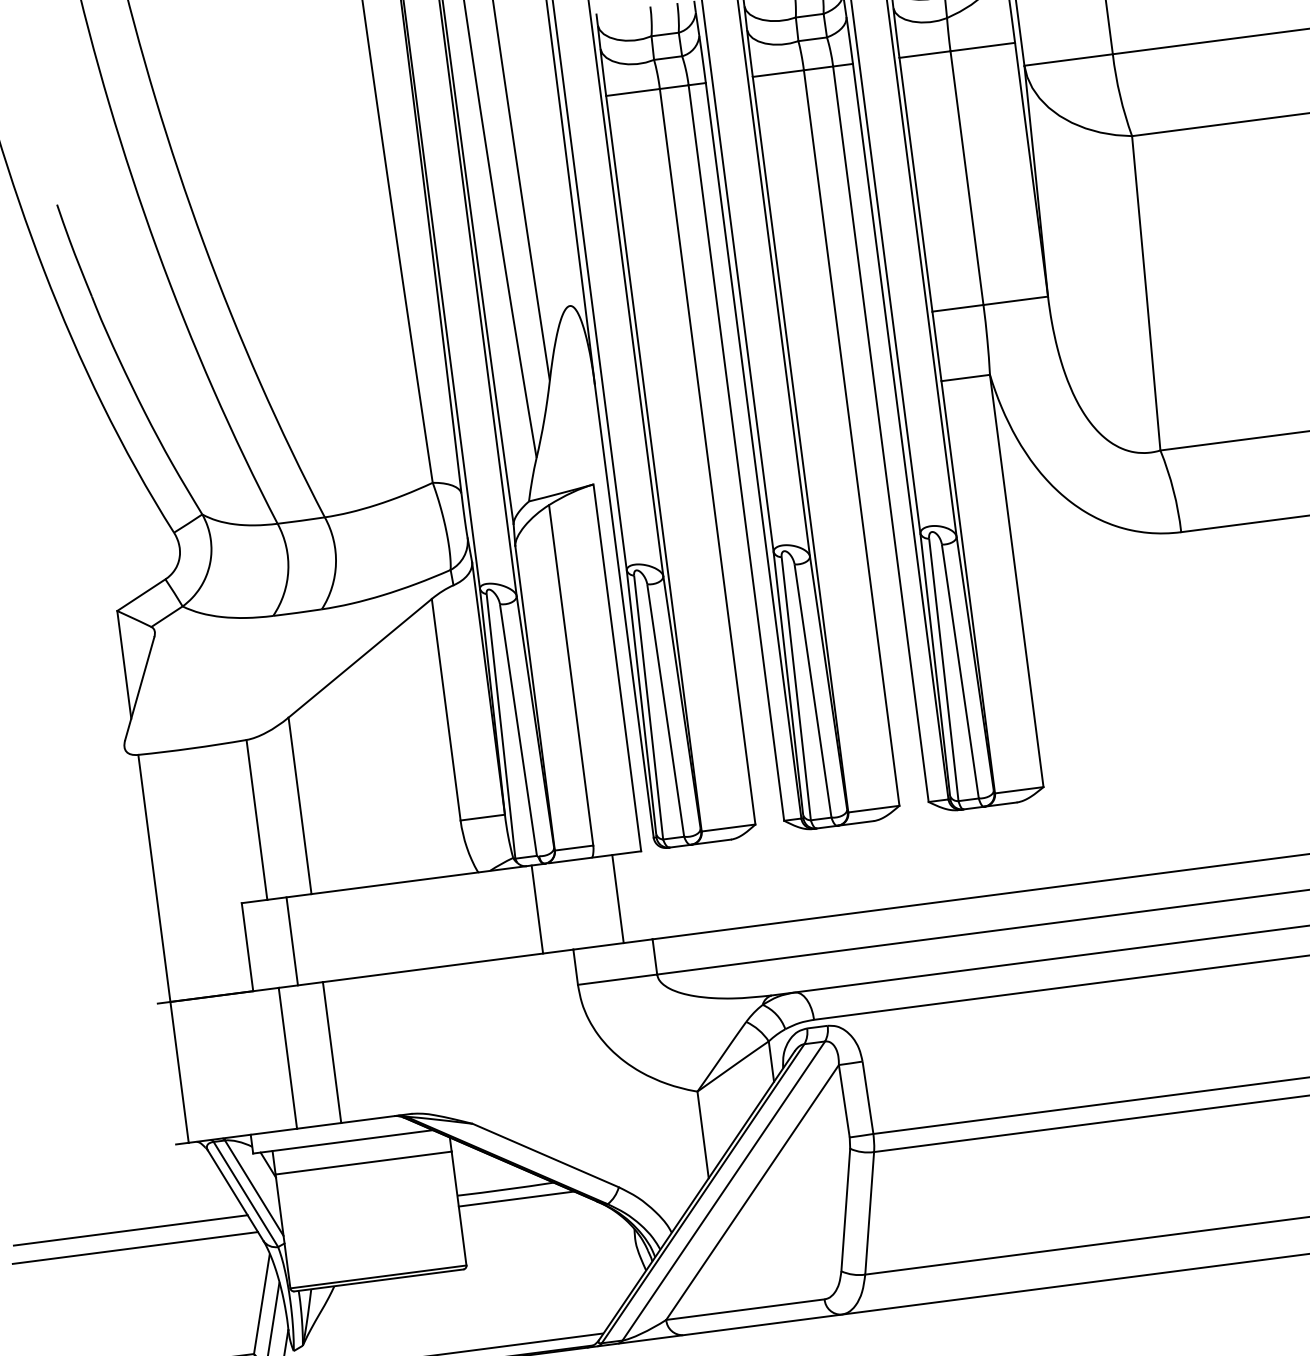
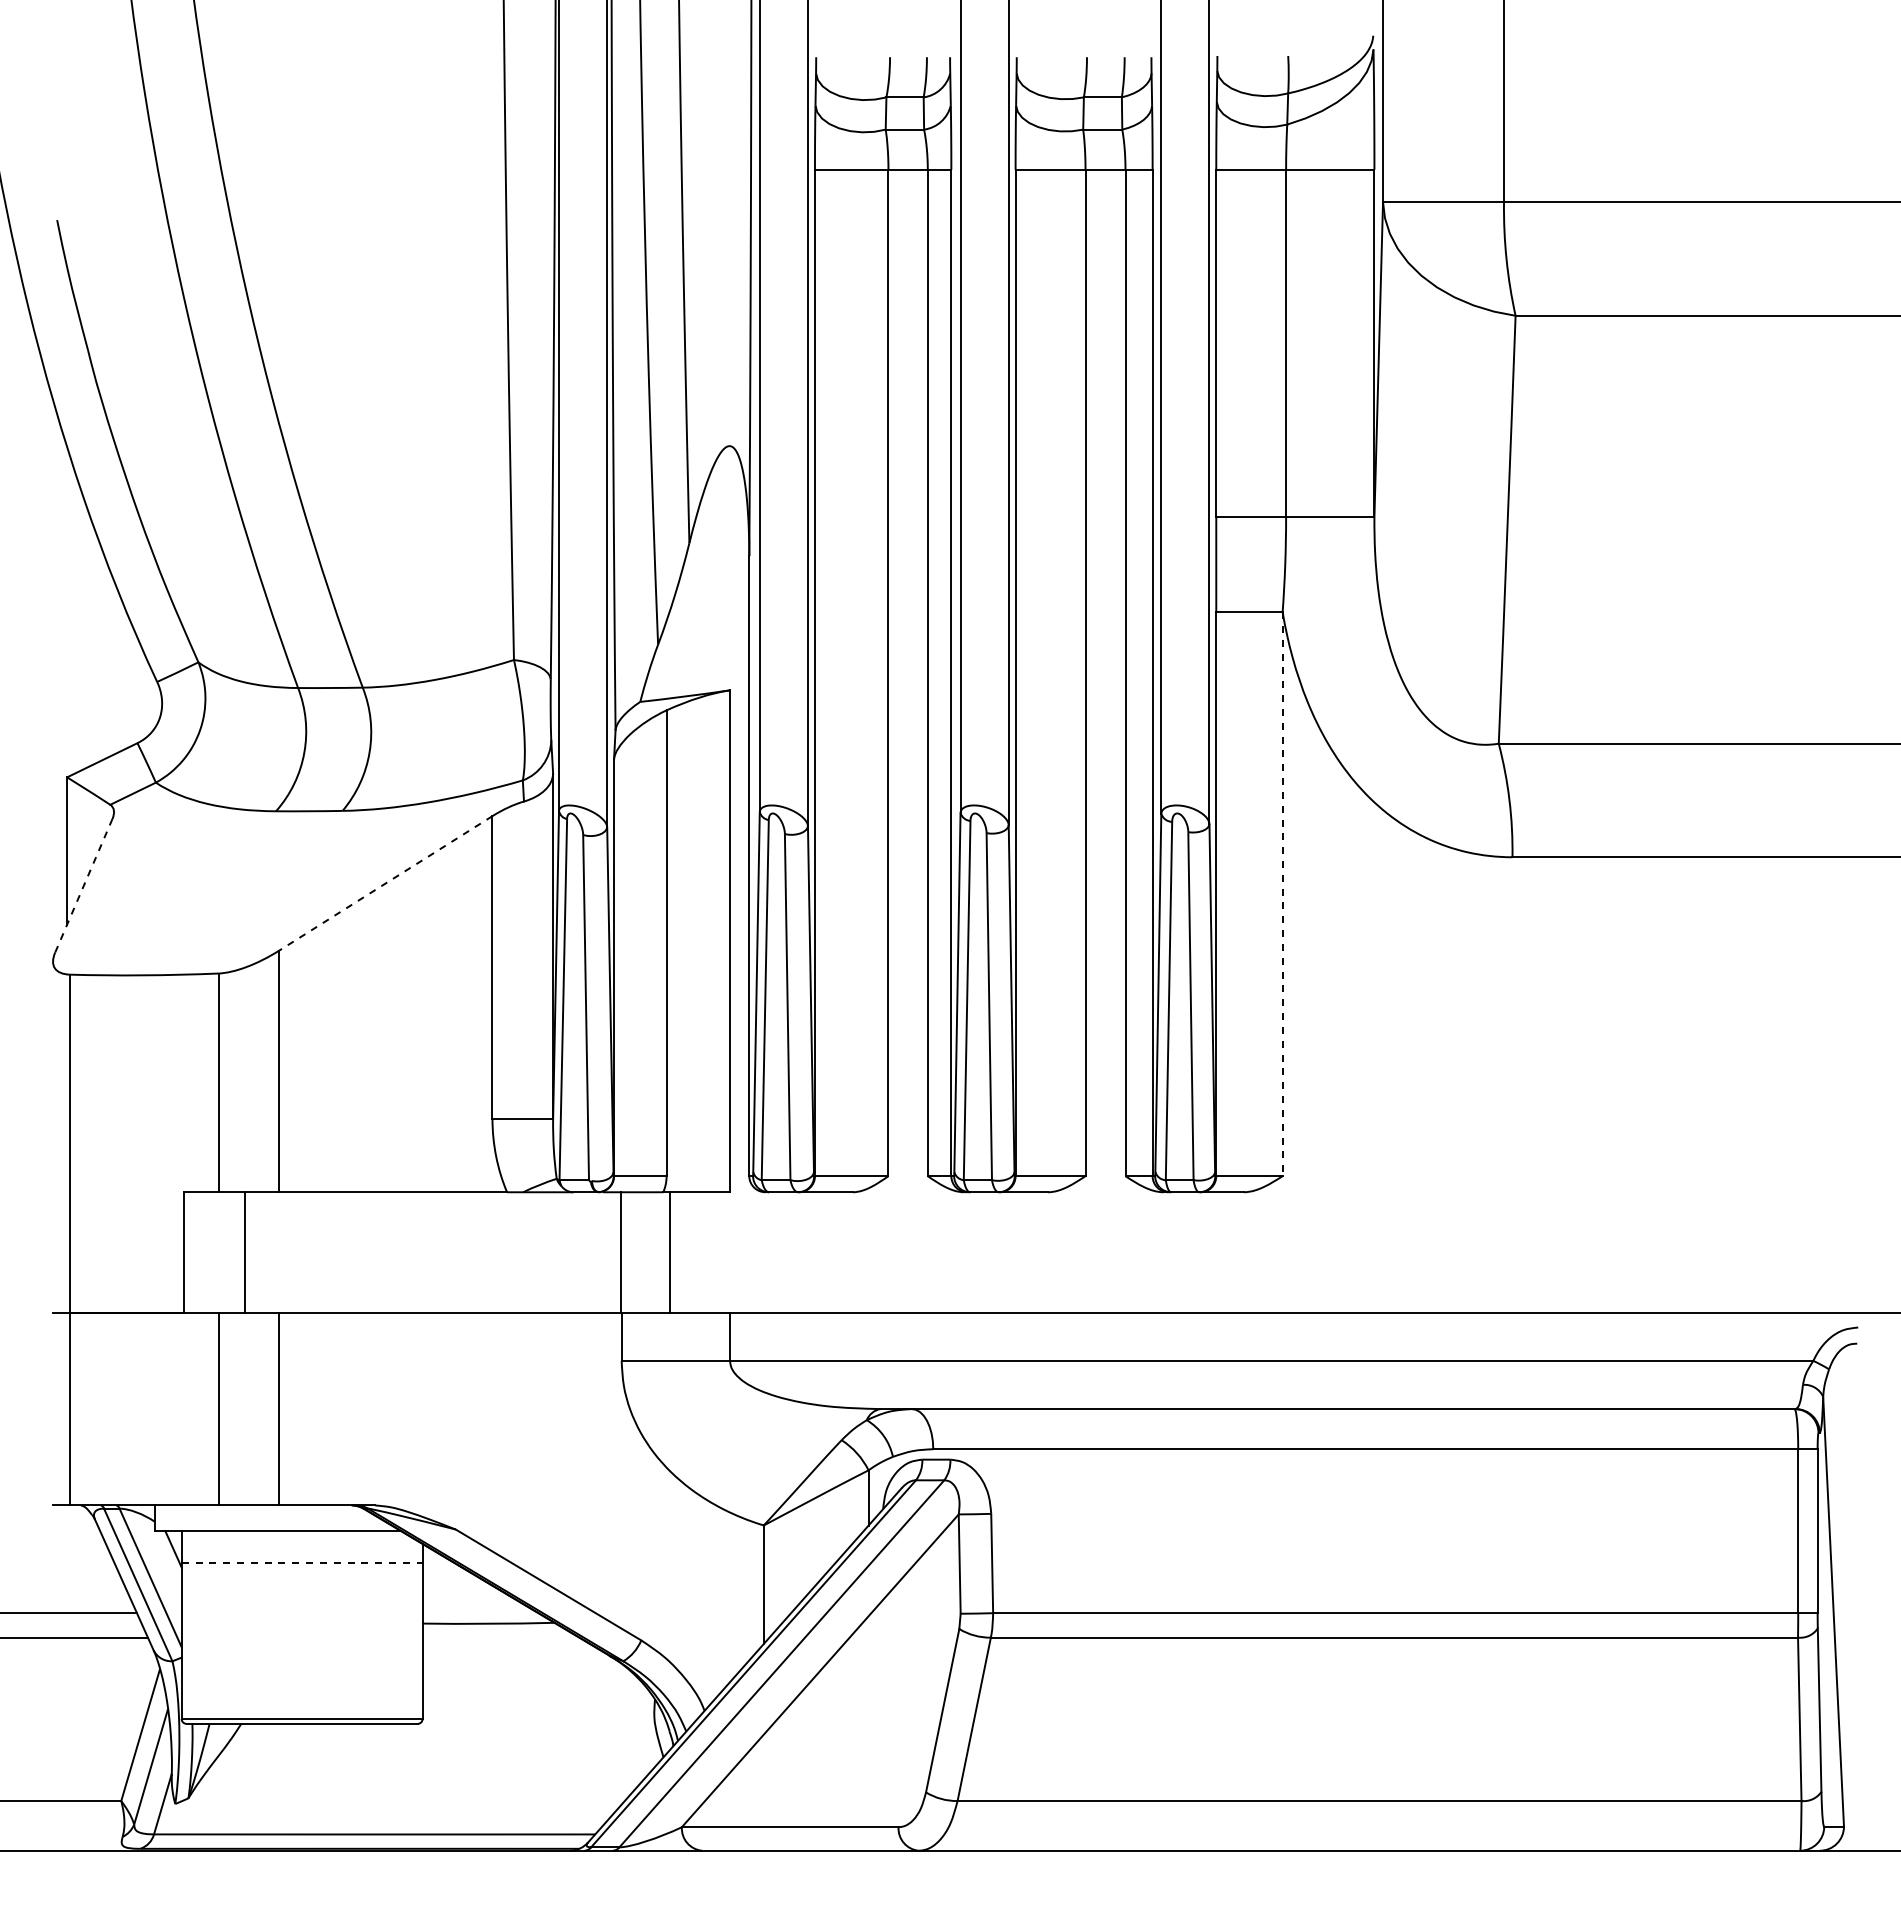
line: (1016, 581) -> (1282, 894), solid -> dashed
line: (360, 658) -> (385, 883), solid -> dashed
line: (139, 688) -> (83, 885), solid -> dashed
line: (617, 899) -> (620, 1252), moved
line: (537, 909) -> (670, 1252), moved
line: (363, 1163) -> (302, 1563), solid -> dashed
line: (516, 1199) -> (501, 1638), removed

